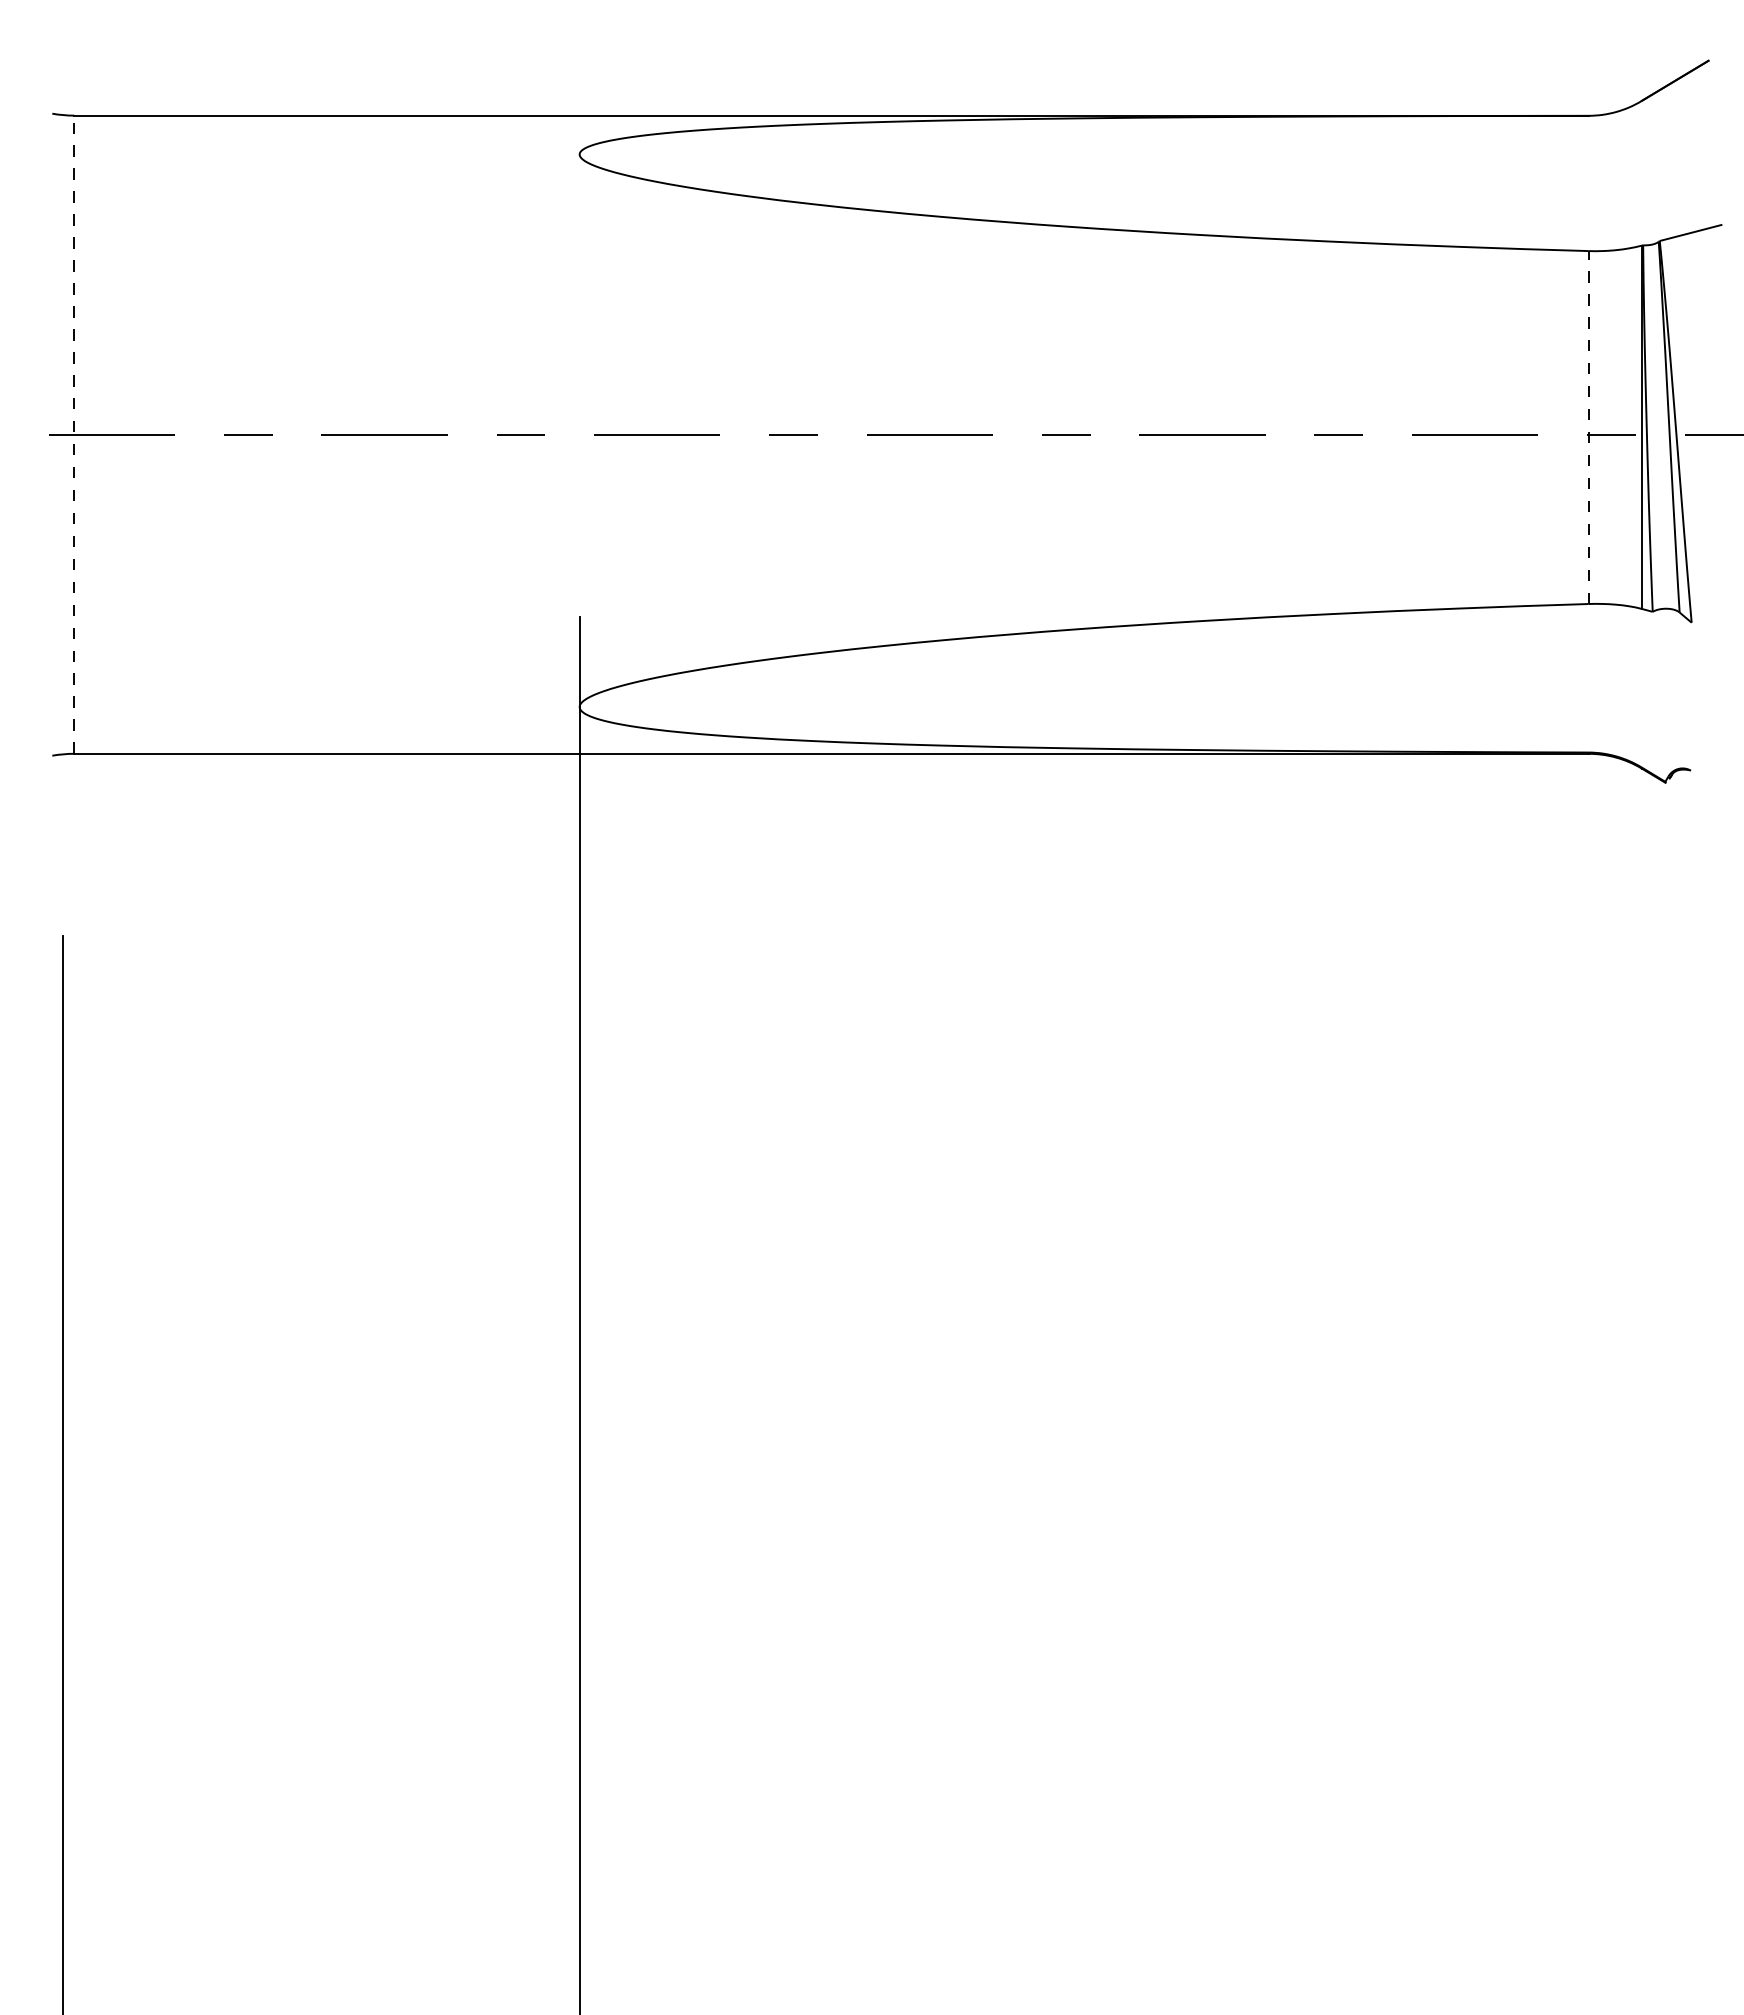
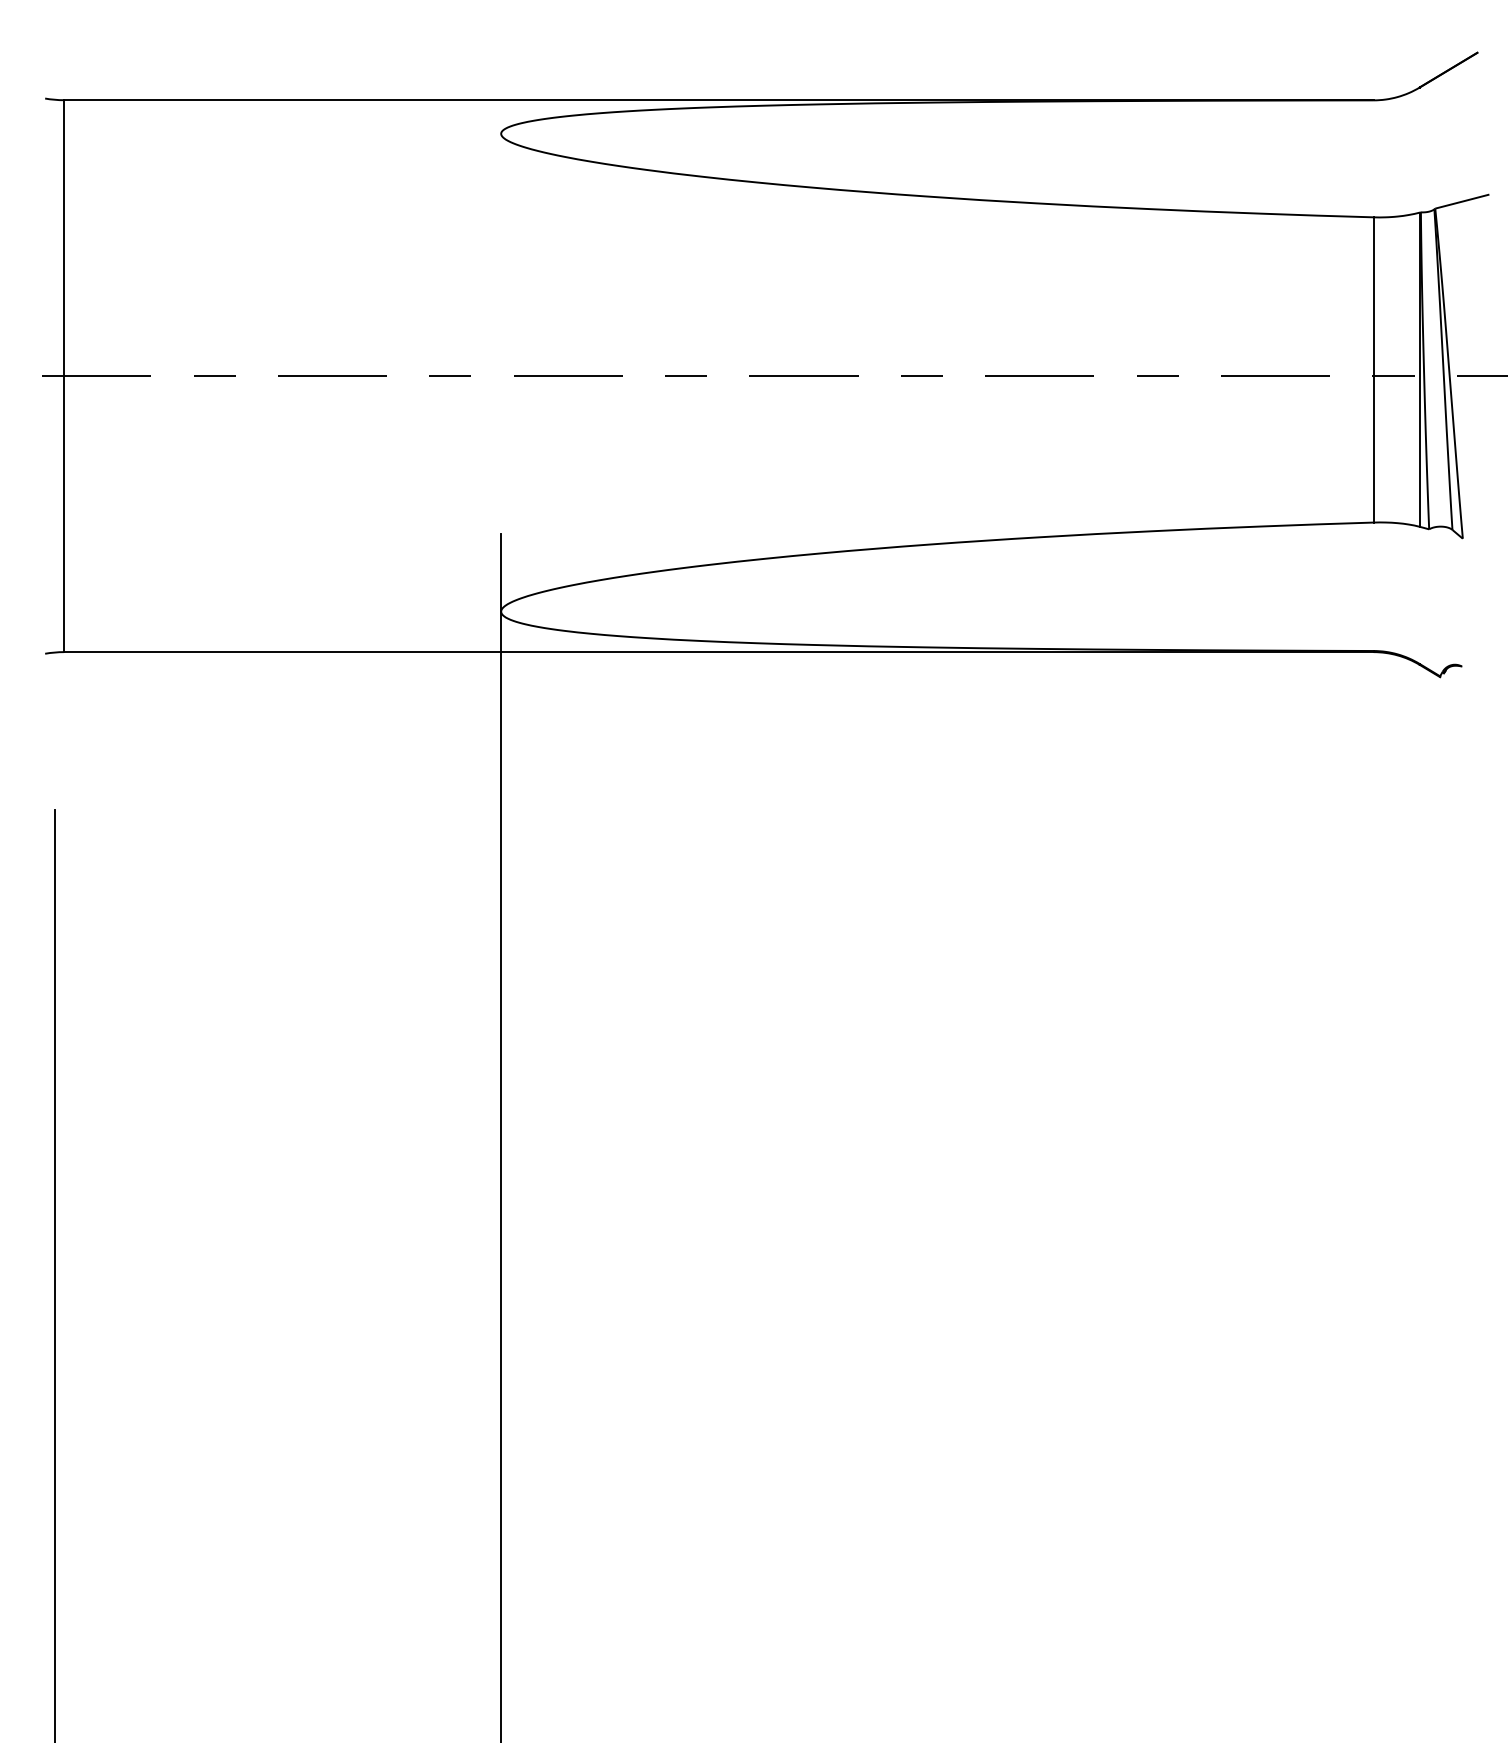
line: (1588, 427) -> (1373, 369), dashed -> solid
line: (74, 434) -> (64, 375), dashed -> solid

